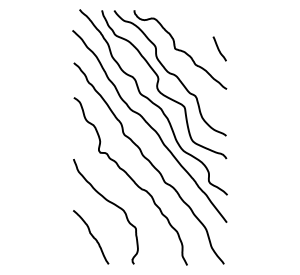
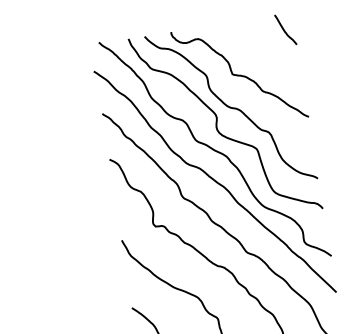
curve: (219, 48) -> (285, 29), moved

